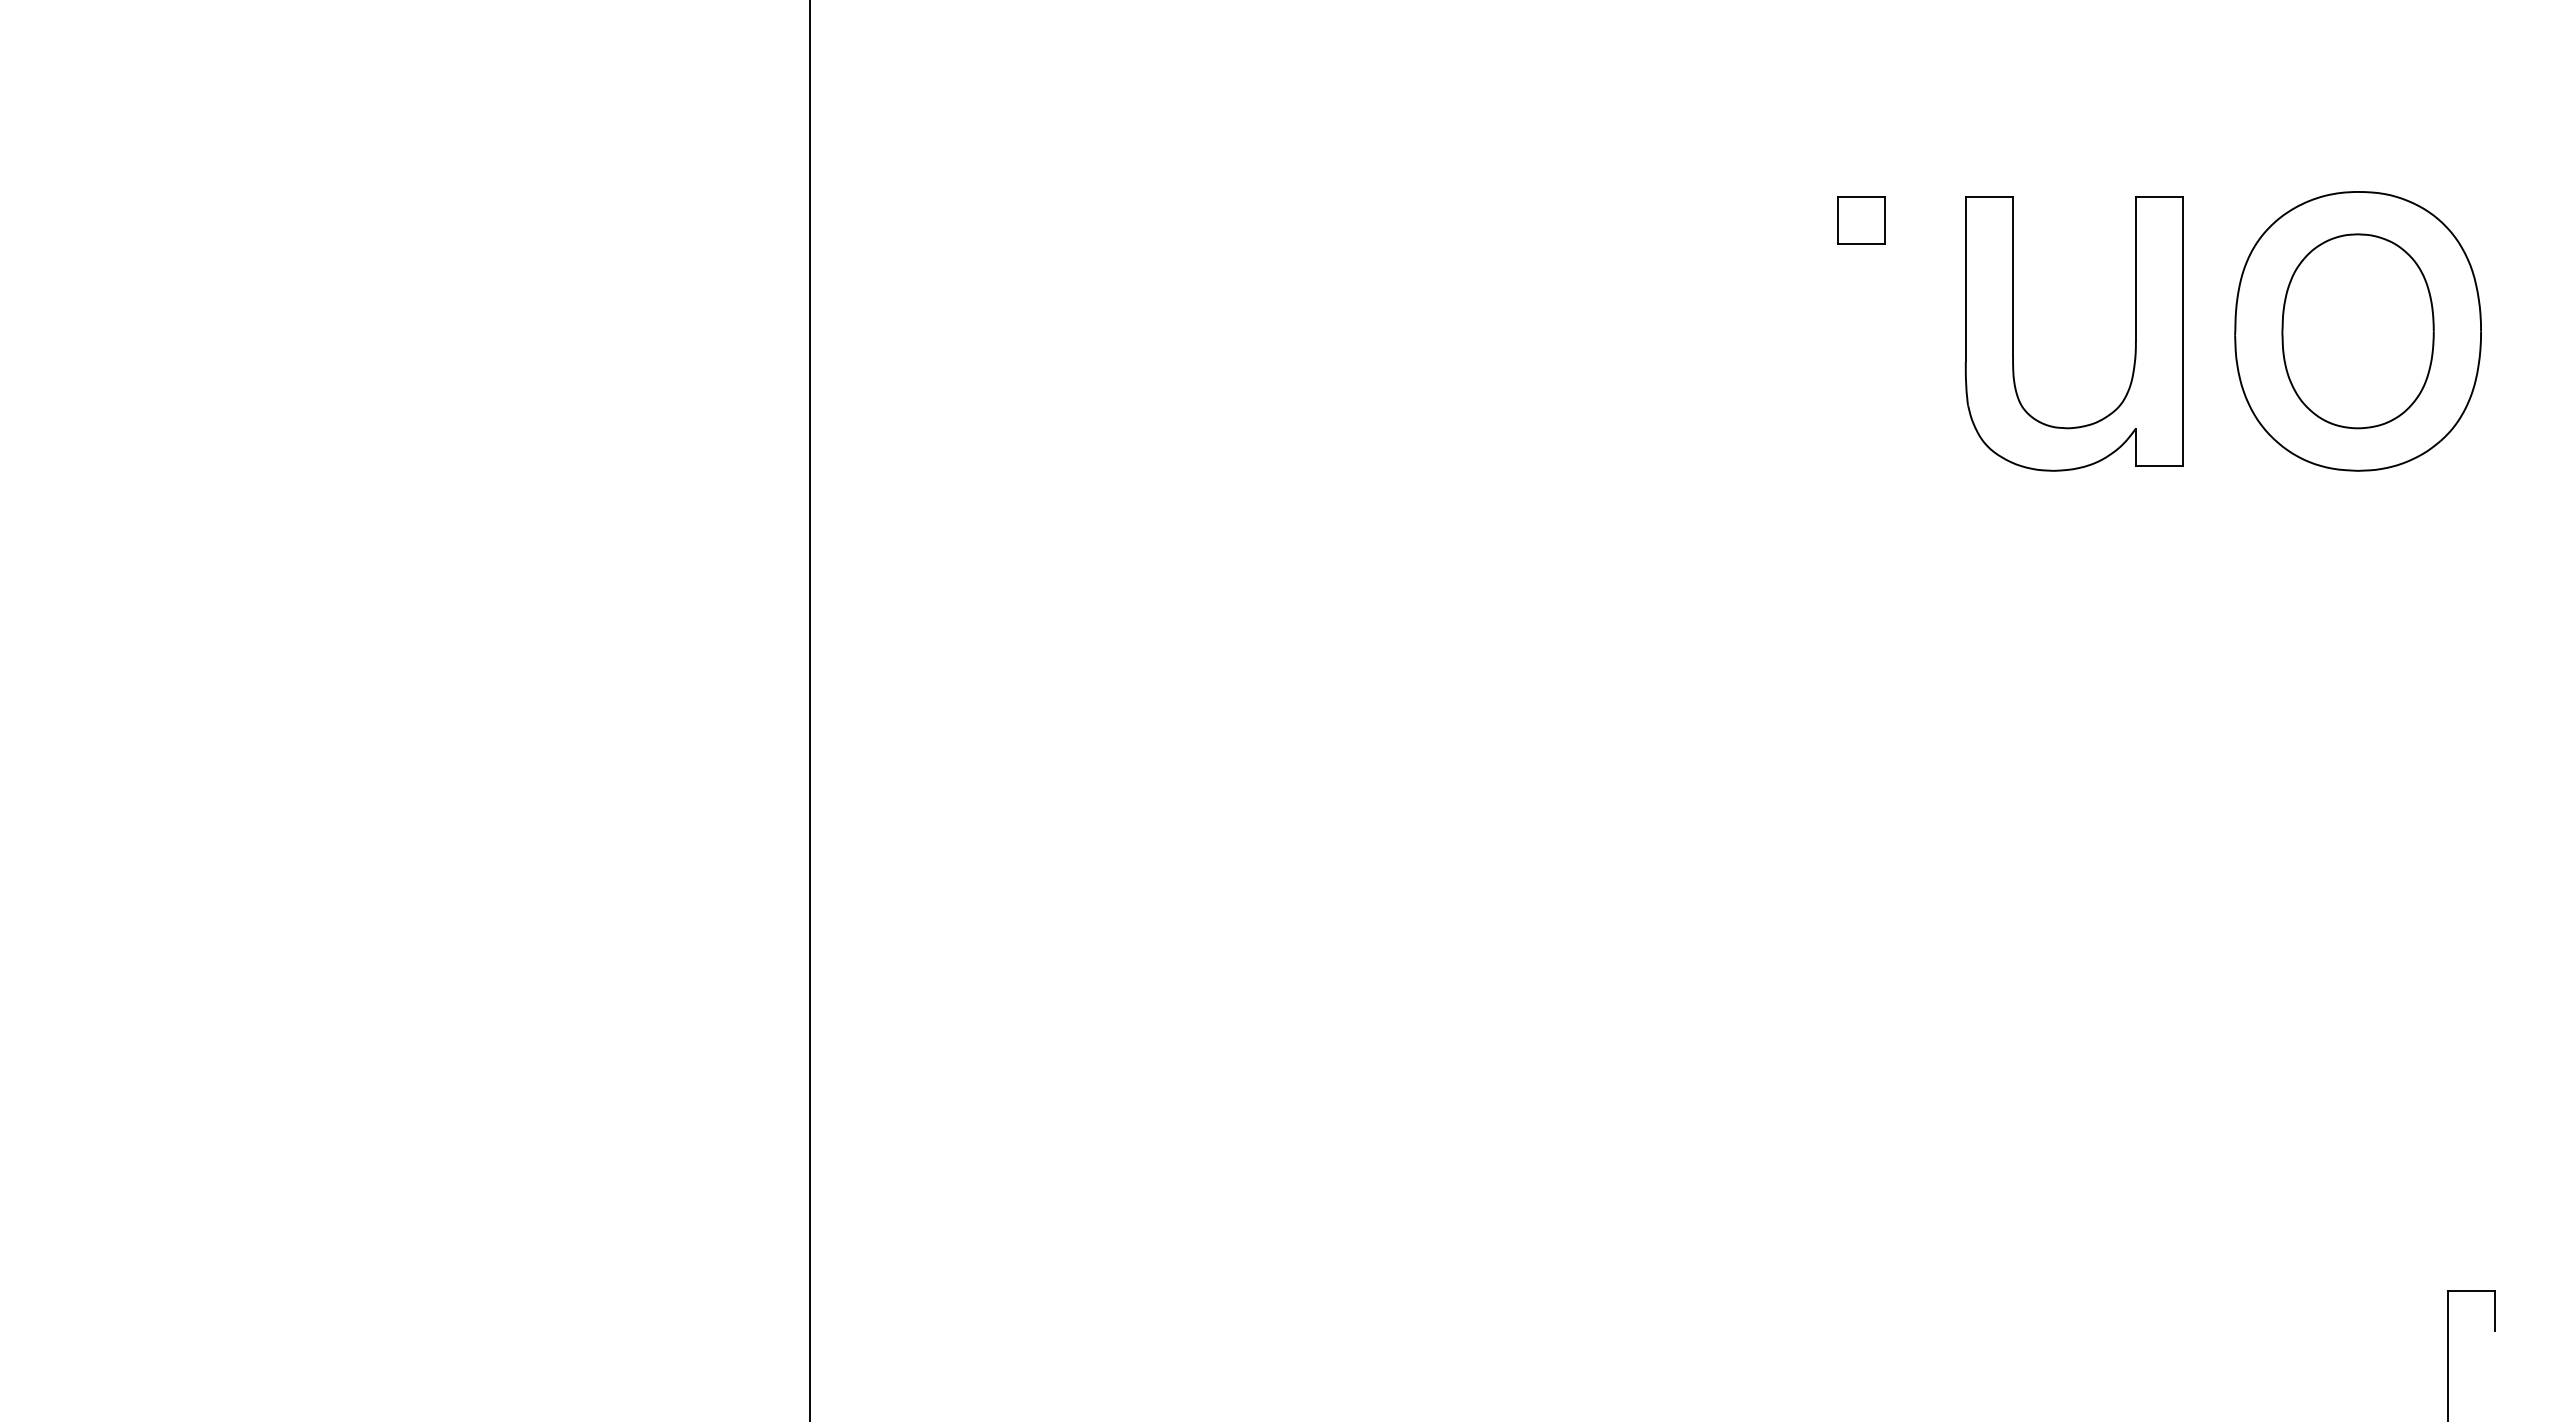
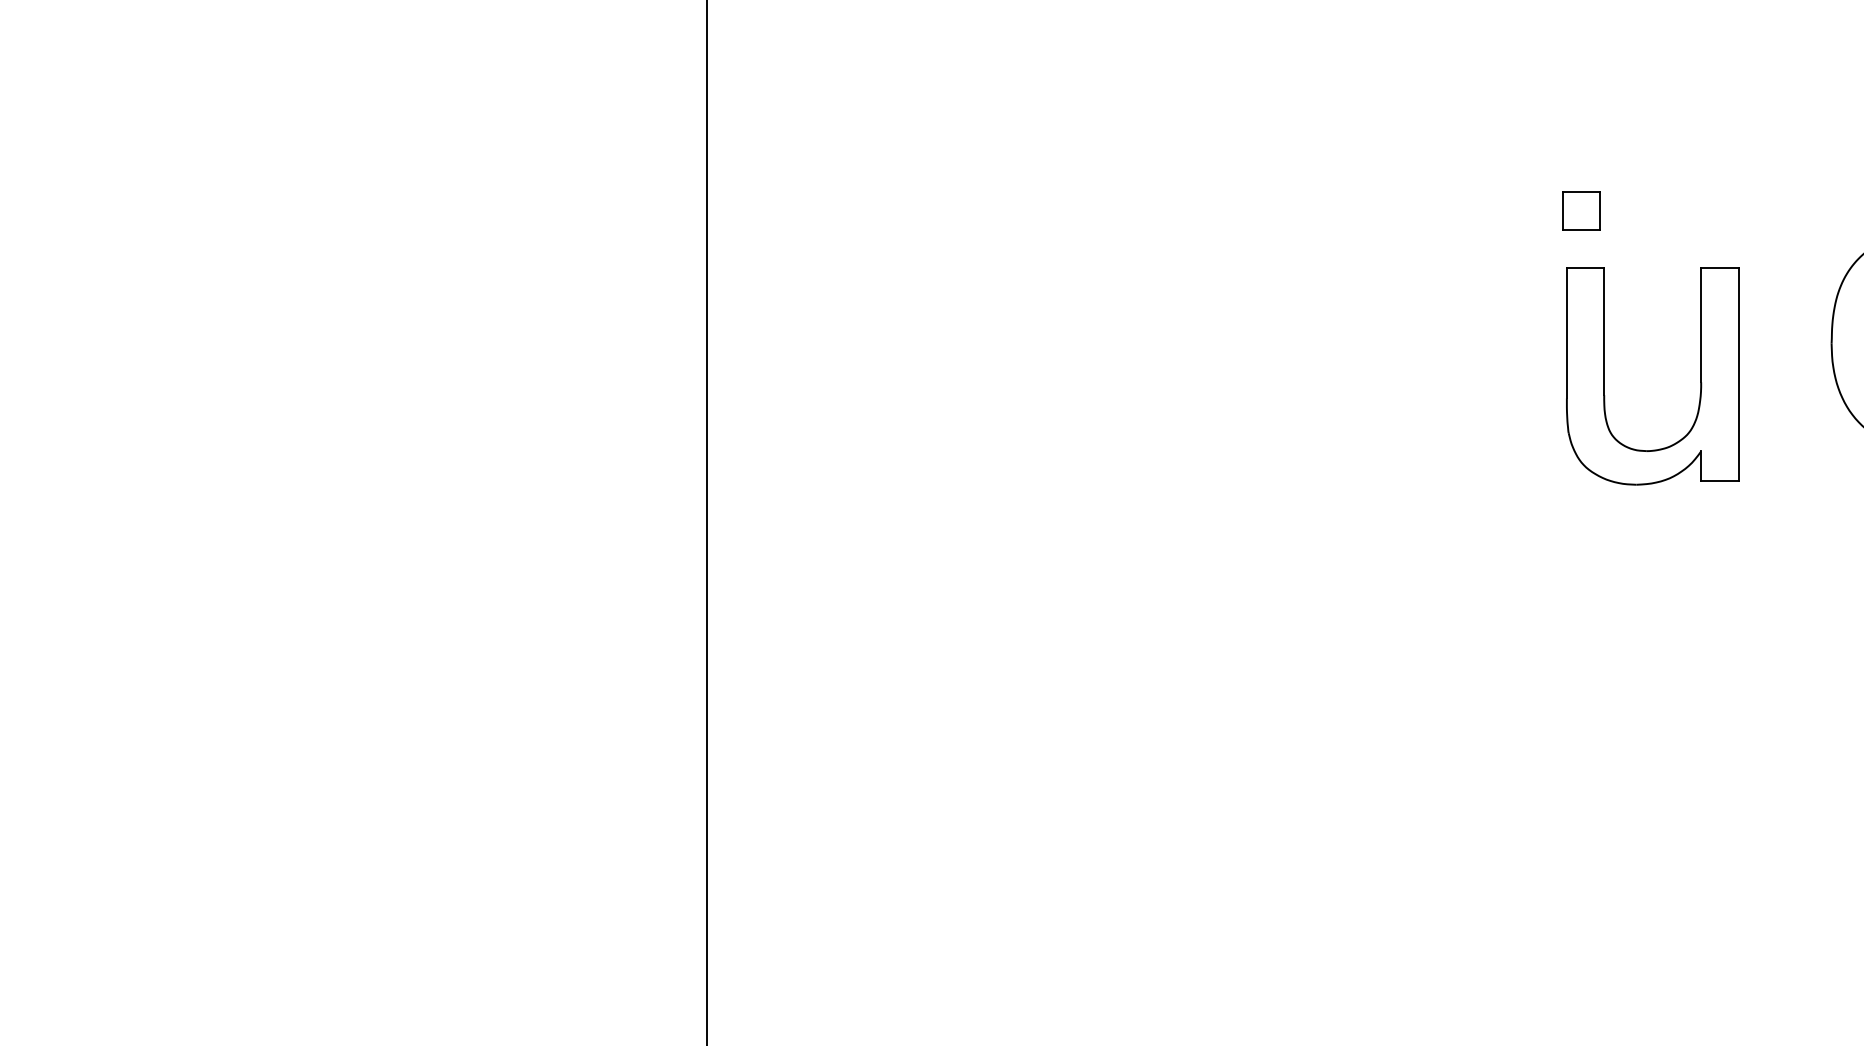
part: (1861, 220) -> (1581, 211), moved
part: (2013, 333) -> (1604, 376), moved

